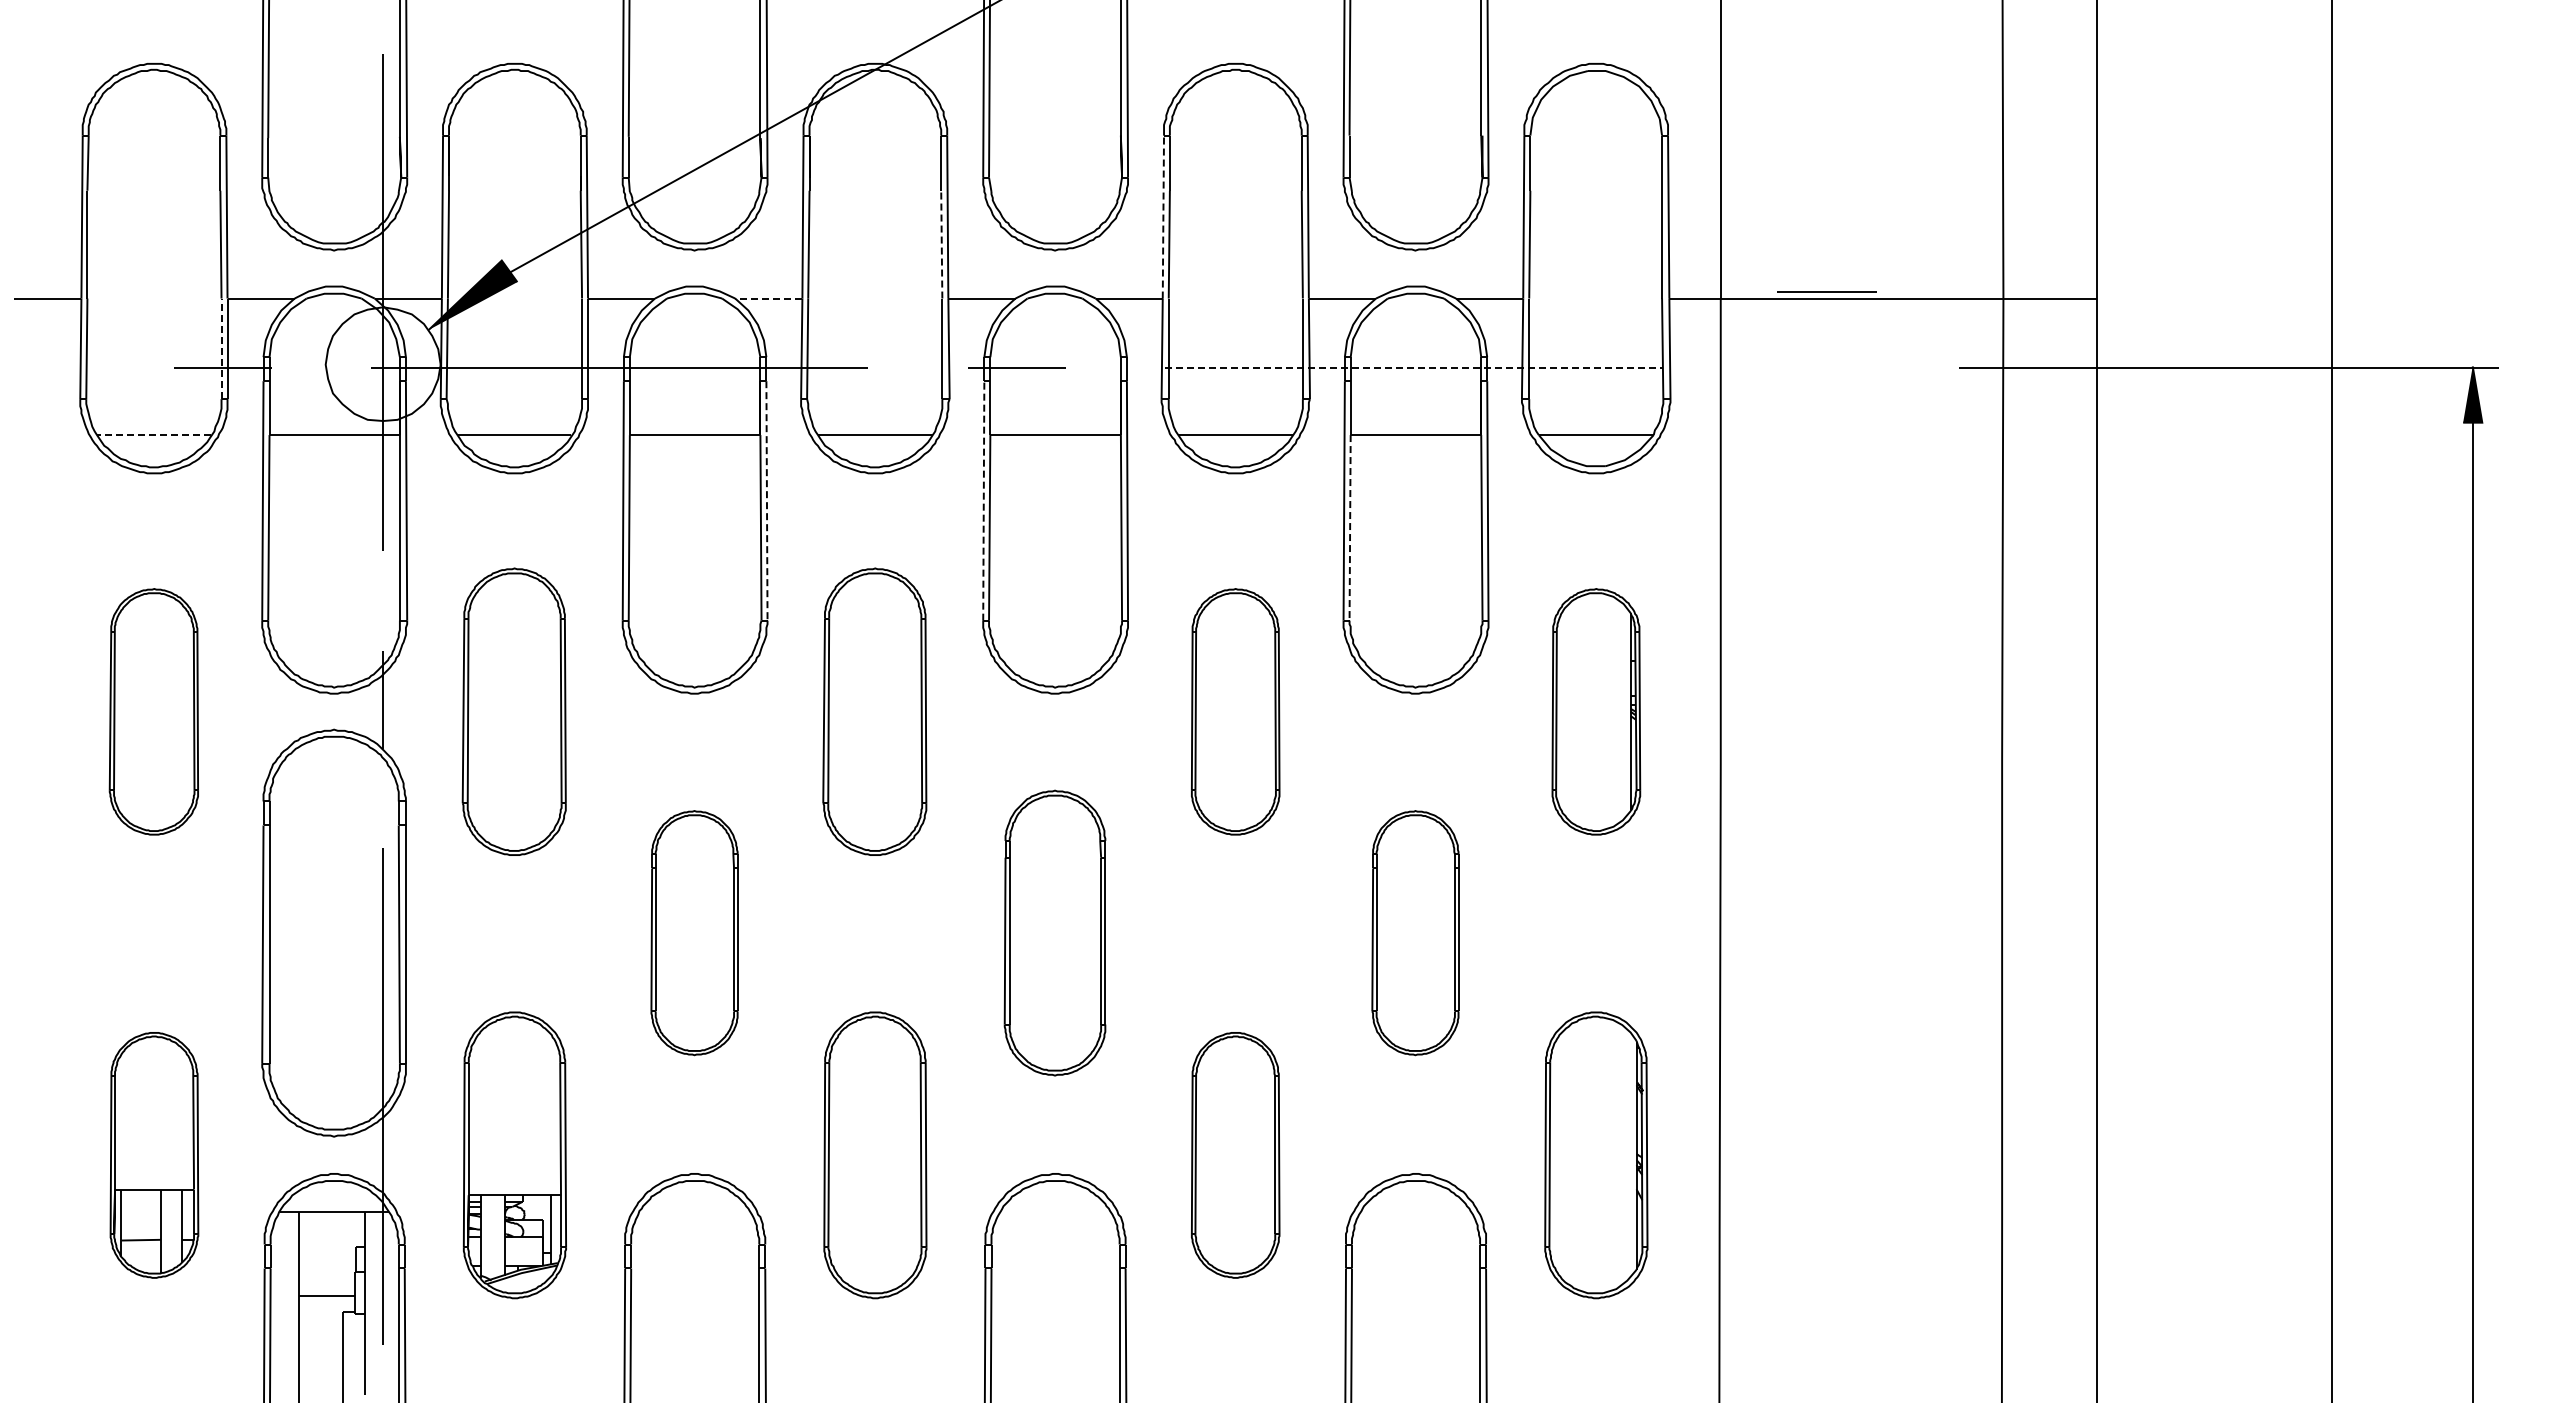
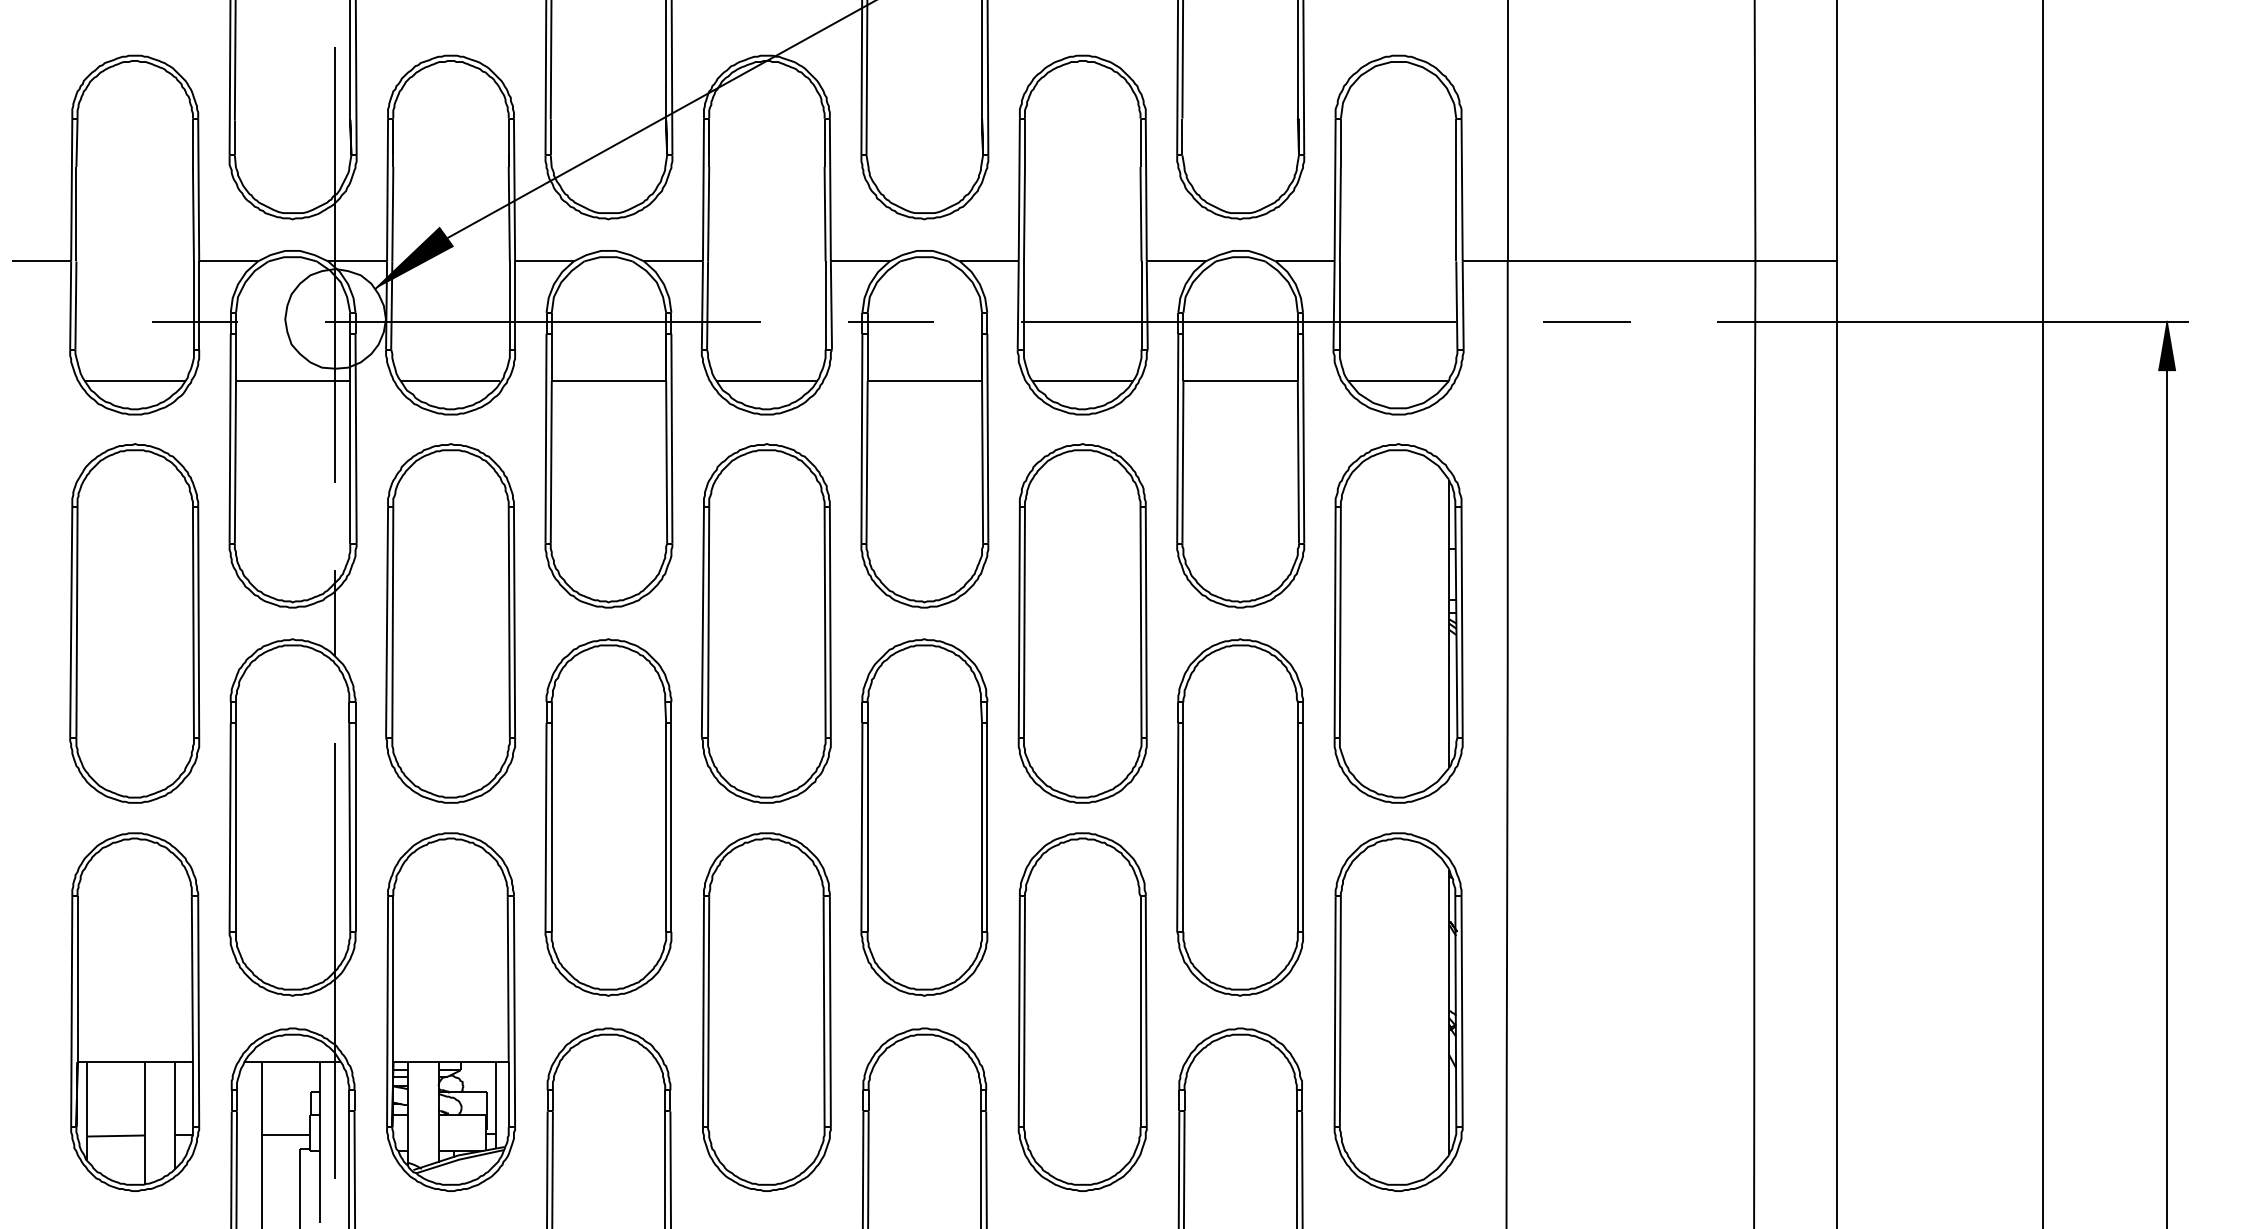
line: (1163, 216) -> (1019, 189), dashed -> solid
line: (941, 244) -> (824, 214), dashed -> solid
line: (1826, 291) -> (1586, 321), moved
line: (768, 298) -> (673, 261), dashed -> solid
line: (221, 348) -> (193, 305), dashed -> solid
line: (1414, 368) -> (1239, 322), dashed -> solid
line: (153, 435) -> (134, 381), dashed -> solid
line: (766, 500) -> (671, 438), dashed -> solid
line: (983, 500) -> (861, 438), dashed -> solid
line: (1350, 527) -> (1183, 462), dashed -> solid
part: (153, 711) -> (134, 623), size x1.67
part: (513, 711) -> (449, 623), size x1.43
part: (874, 711) -> (766, 623), size x1.43
part: (1235, 711) -> (1082, 623), size x1.67
part: (1596, 711) -> (1398, 623), size x1.67
part: (694, 932) -> (608, 816), size x1.67
part: (1054, 932) -> (923, 816), size x1.43
part: (1415, 932) -> (1240, 816), size x1.67
part: (154, 1155) -> (135, 1012), size x1.67
part: (514, 1155) -> (450, 1012), size x1.43
part: (875, 1155) -> (767, 1012), size x1.43
part: (1235, 1155) -> (1082, 1012), size x1.67
part: (1596, 1155) -> (1398, 1012), size x1.43

